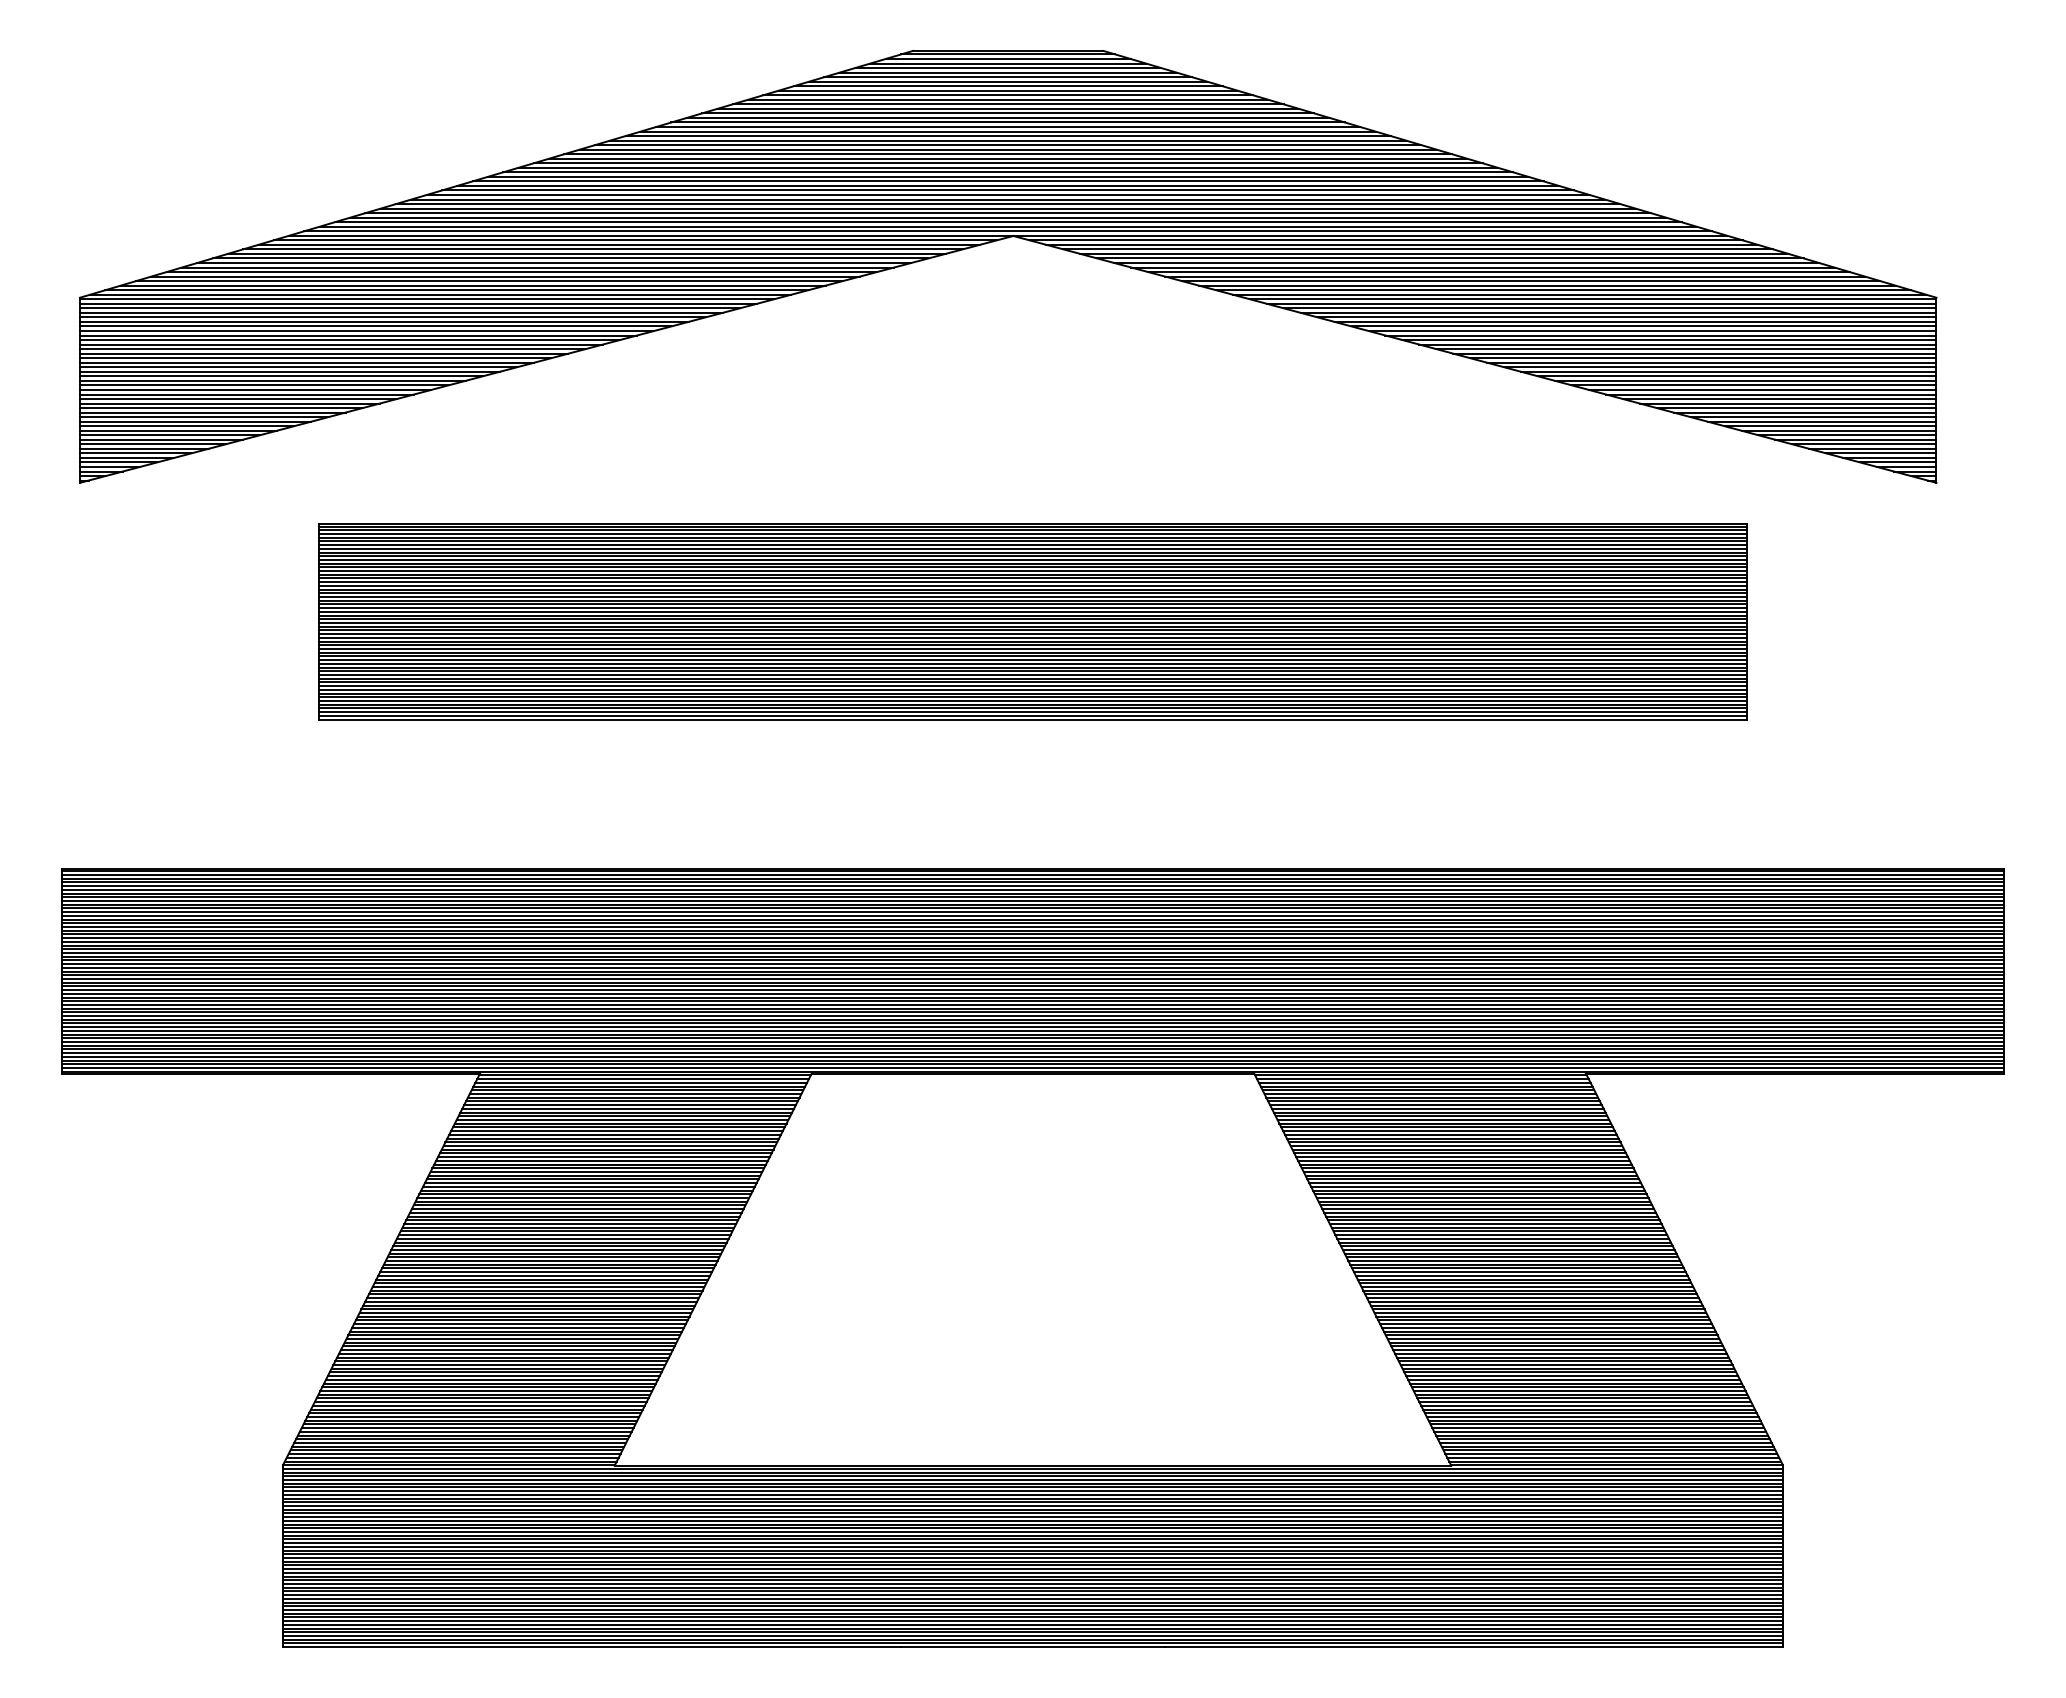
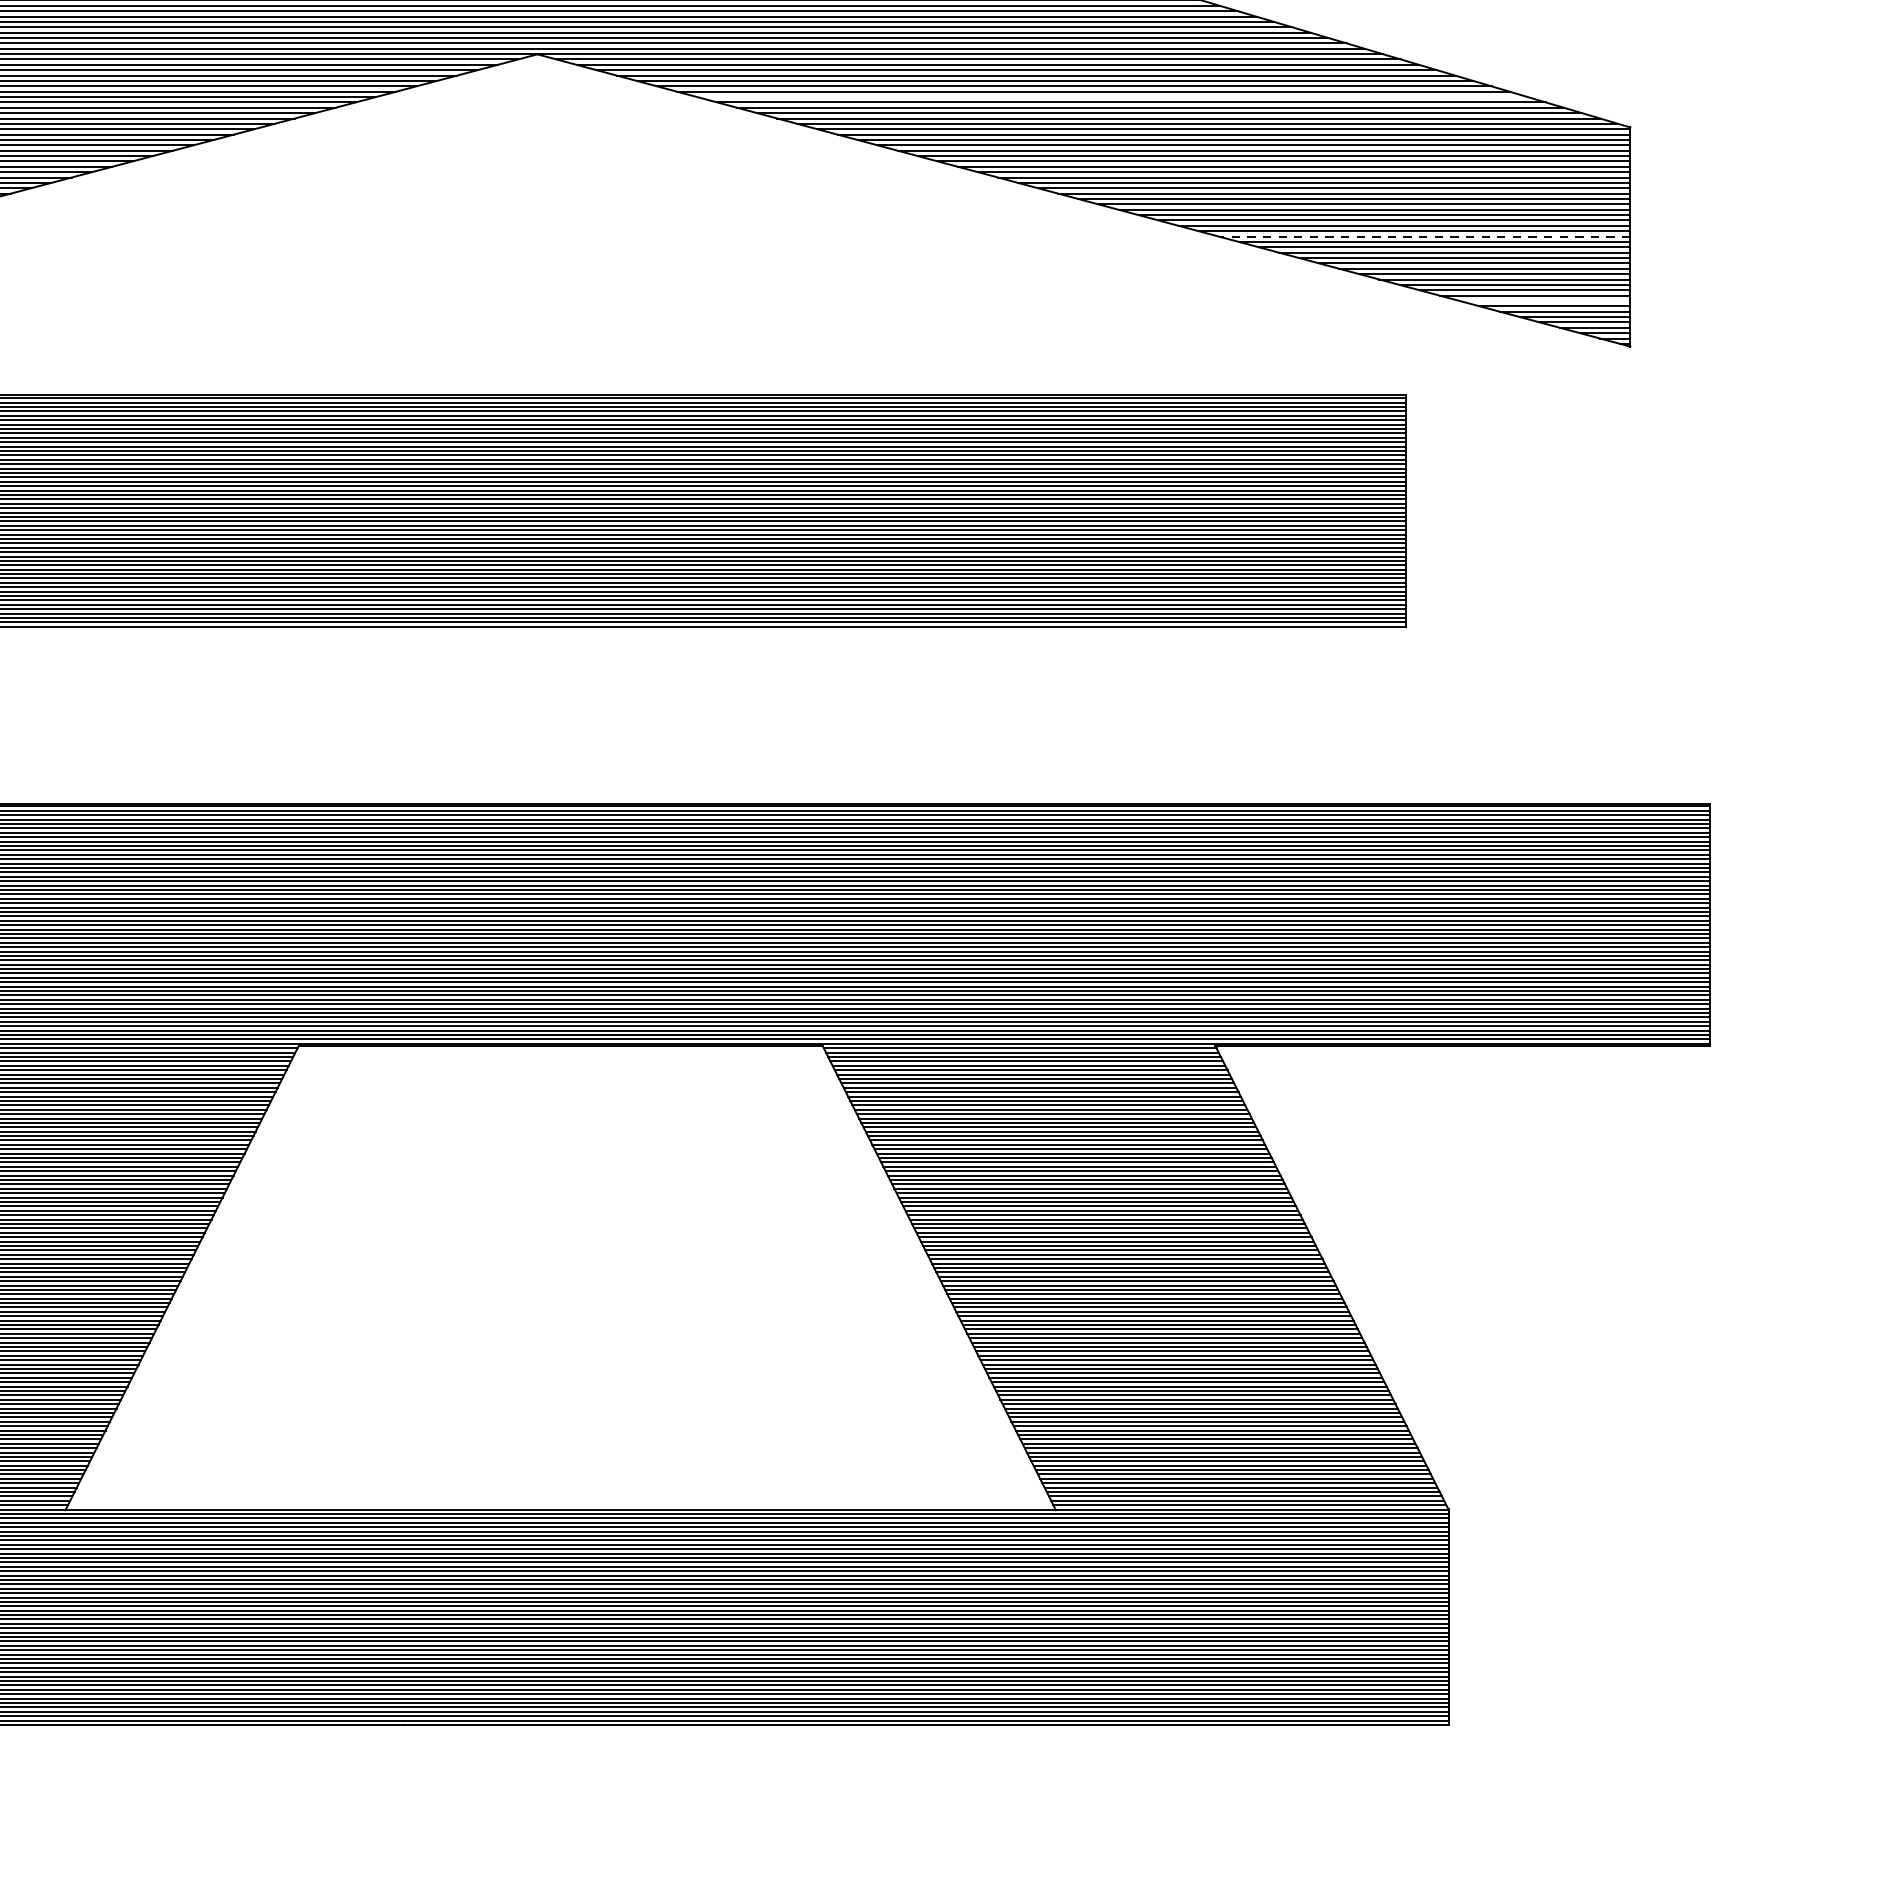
line: (1498, 272) -> (1111, 97), removed
line: (1762, 389) -> (1424, 236), solid -> dashed
line: (1864, 444) -> (1545, 301), removed

